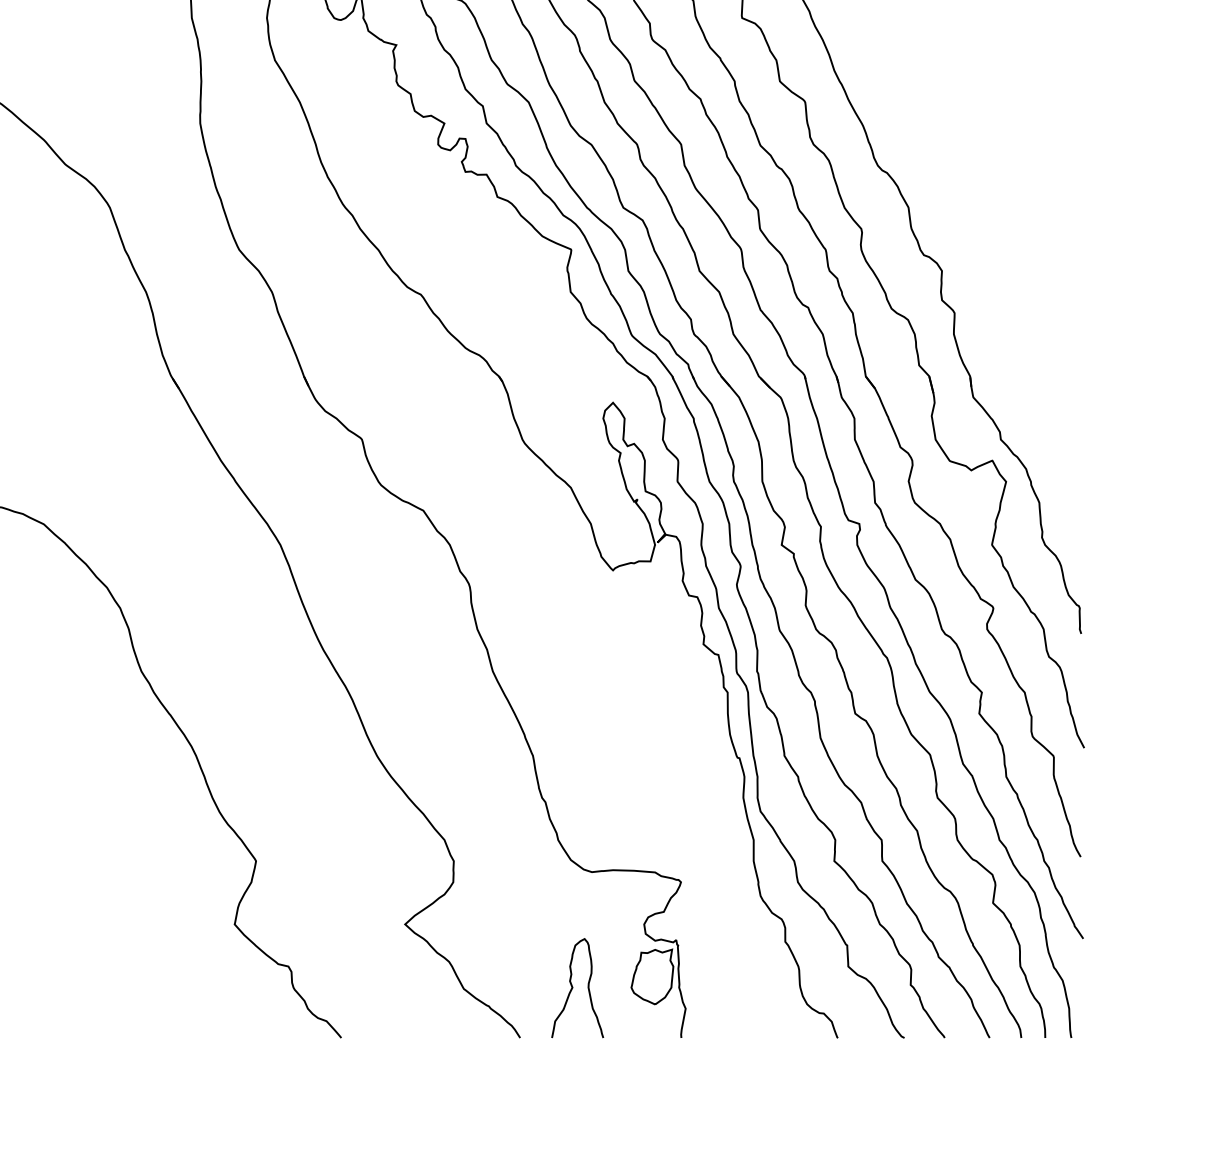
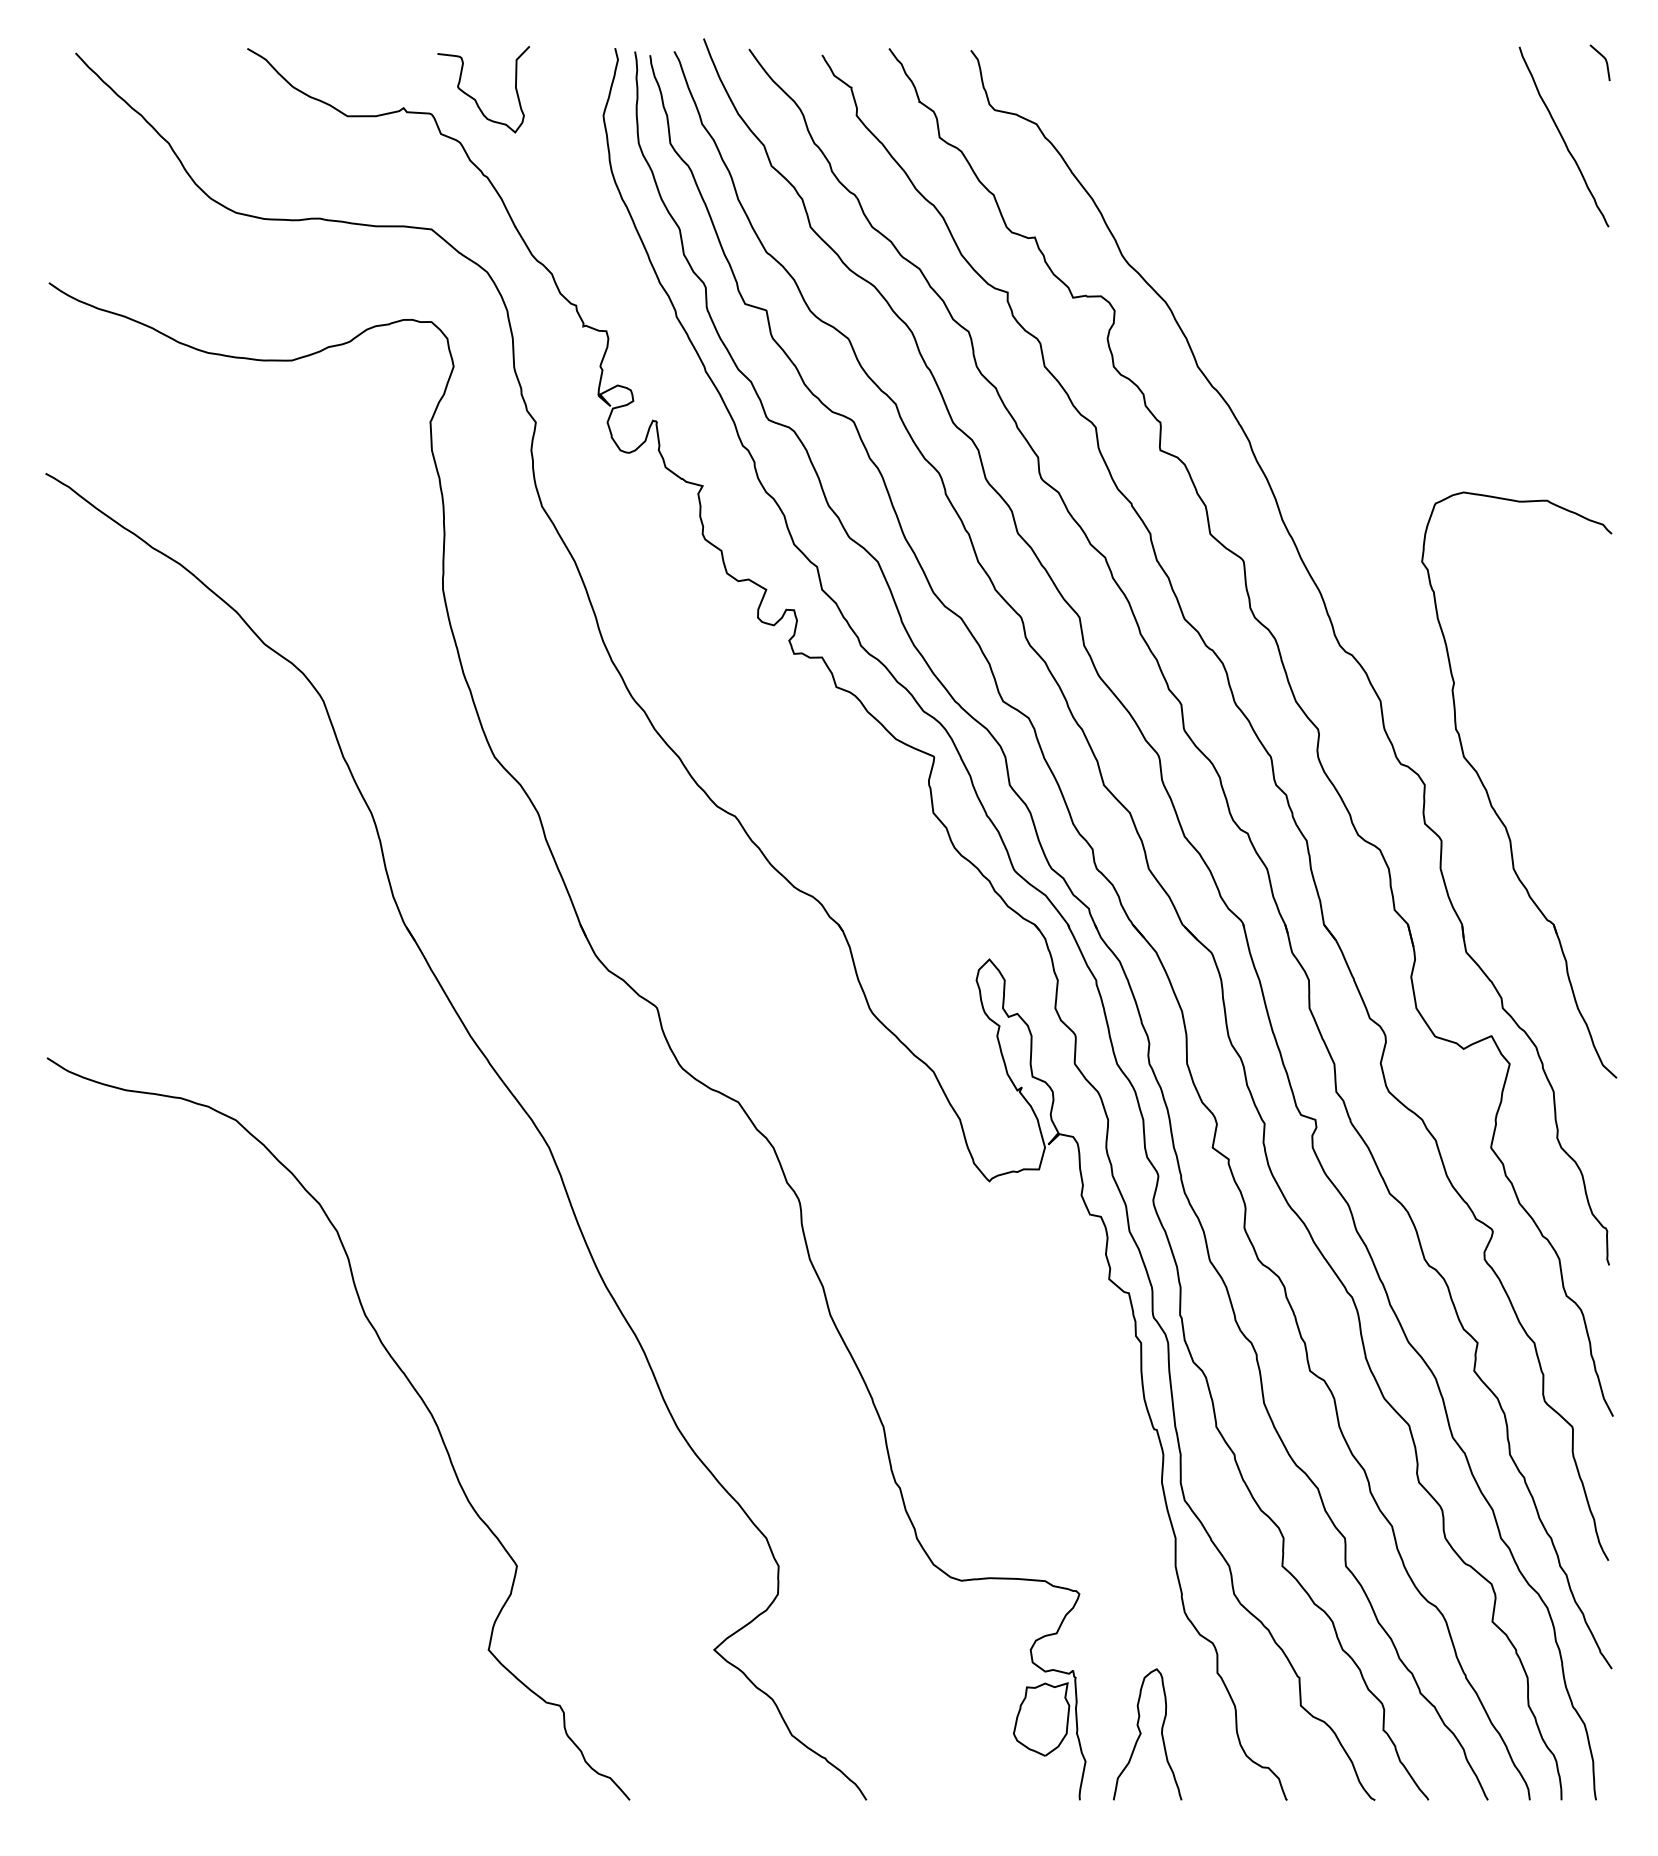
part: (990, 277) -> (1488, 793), added
curve: (573, 988) -> (1141, 1734), moved

